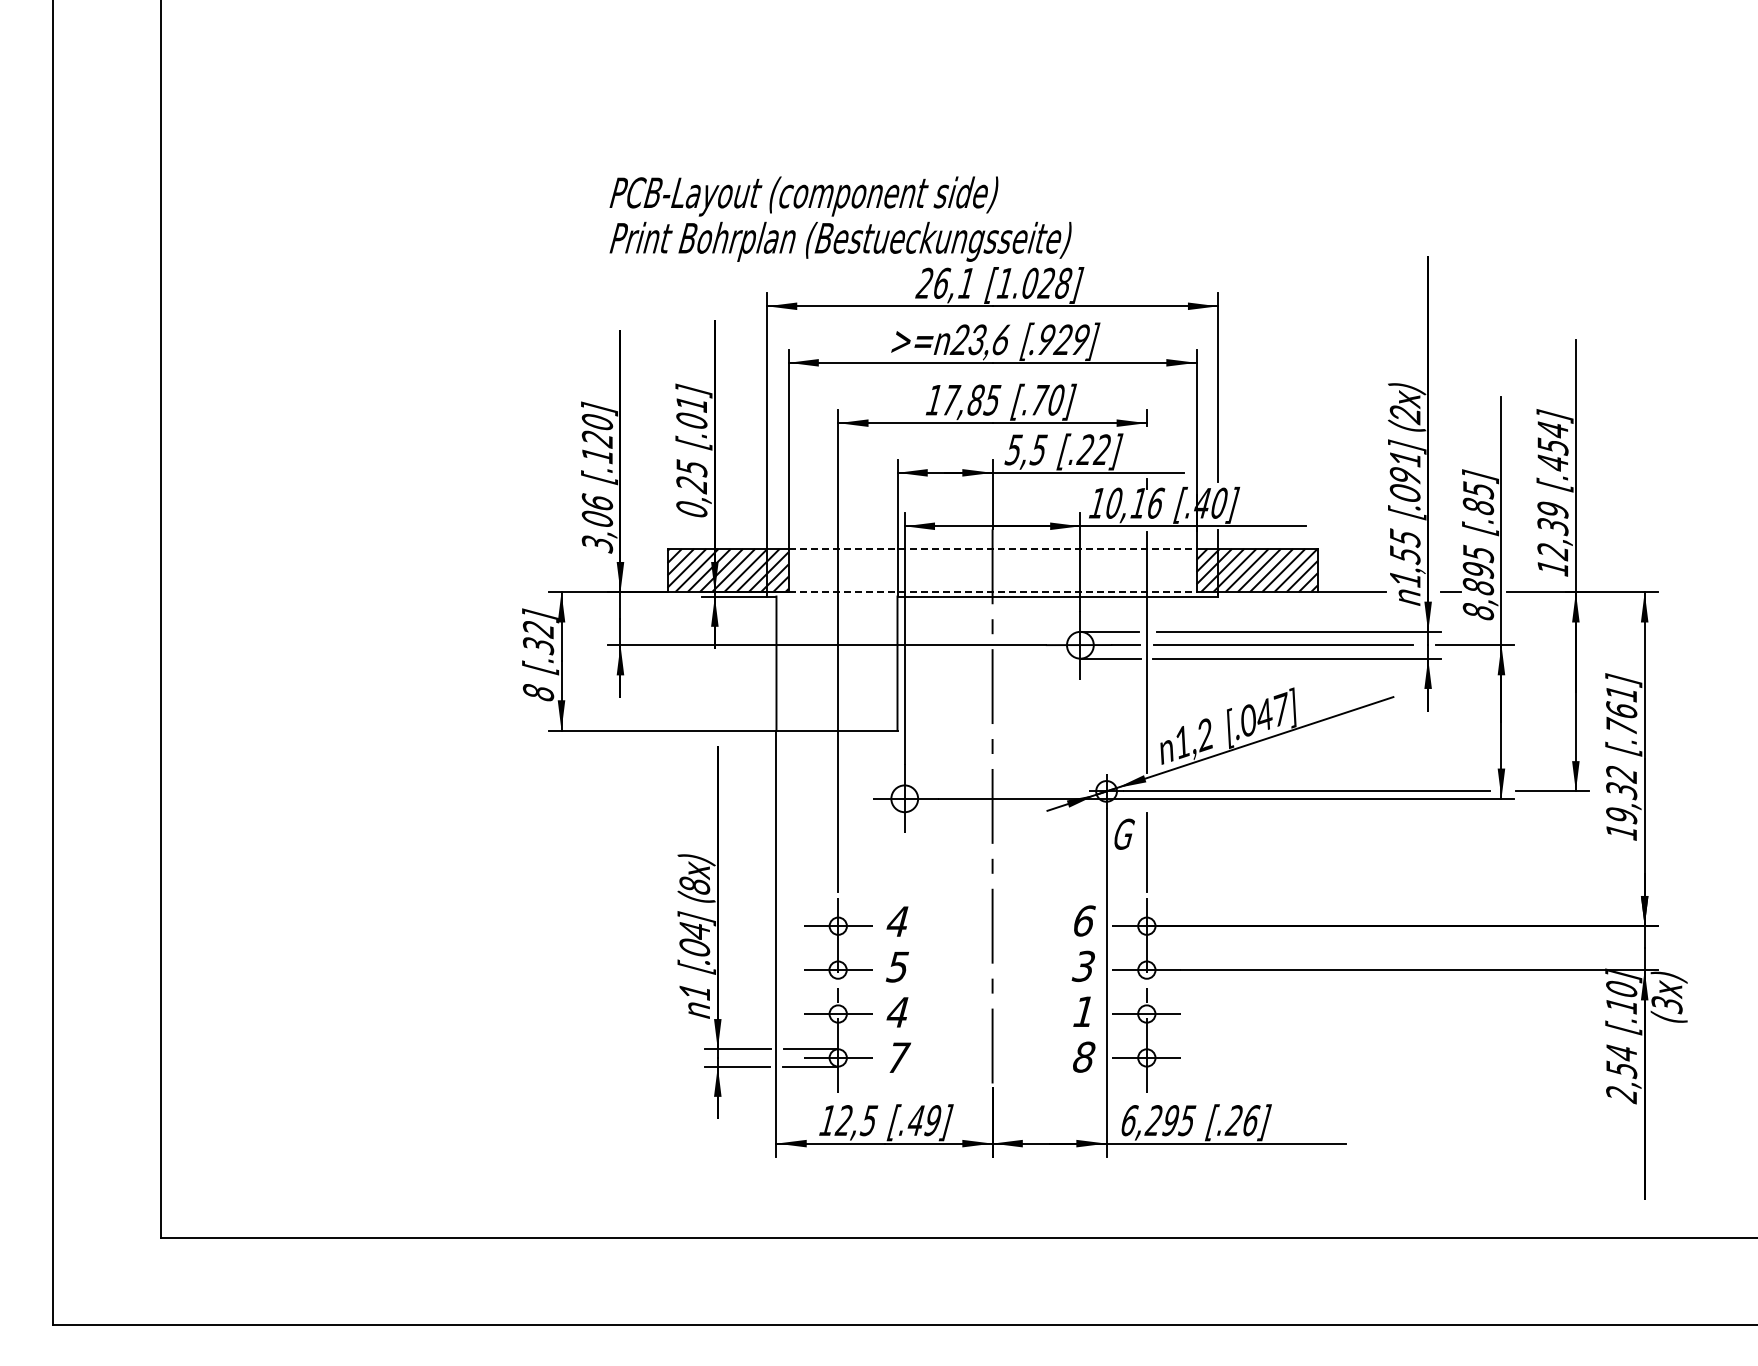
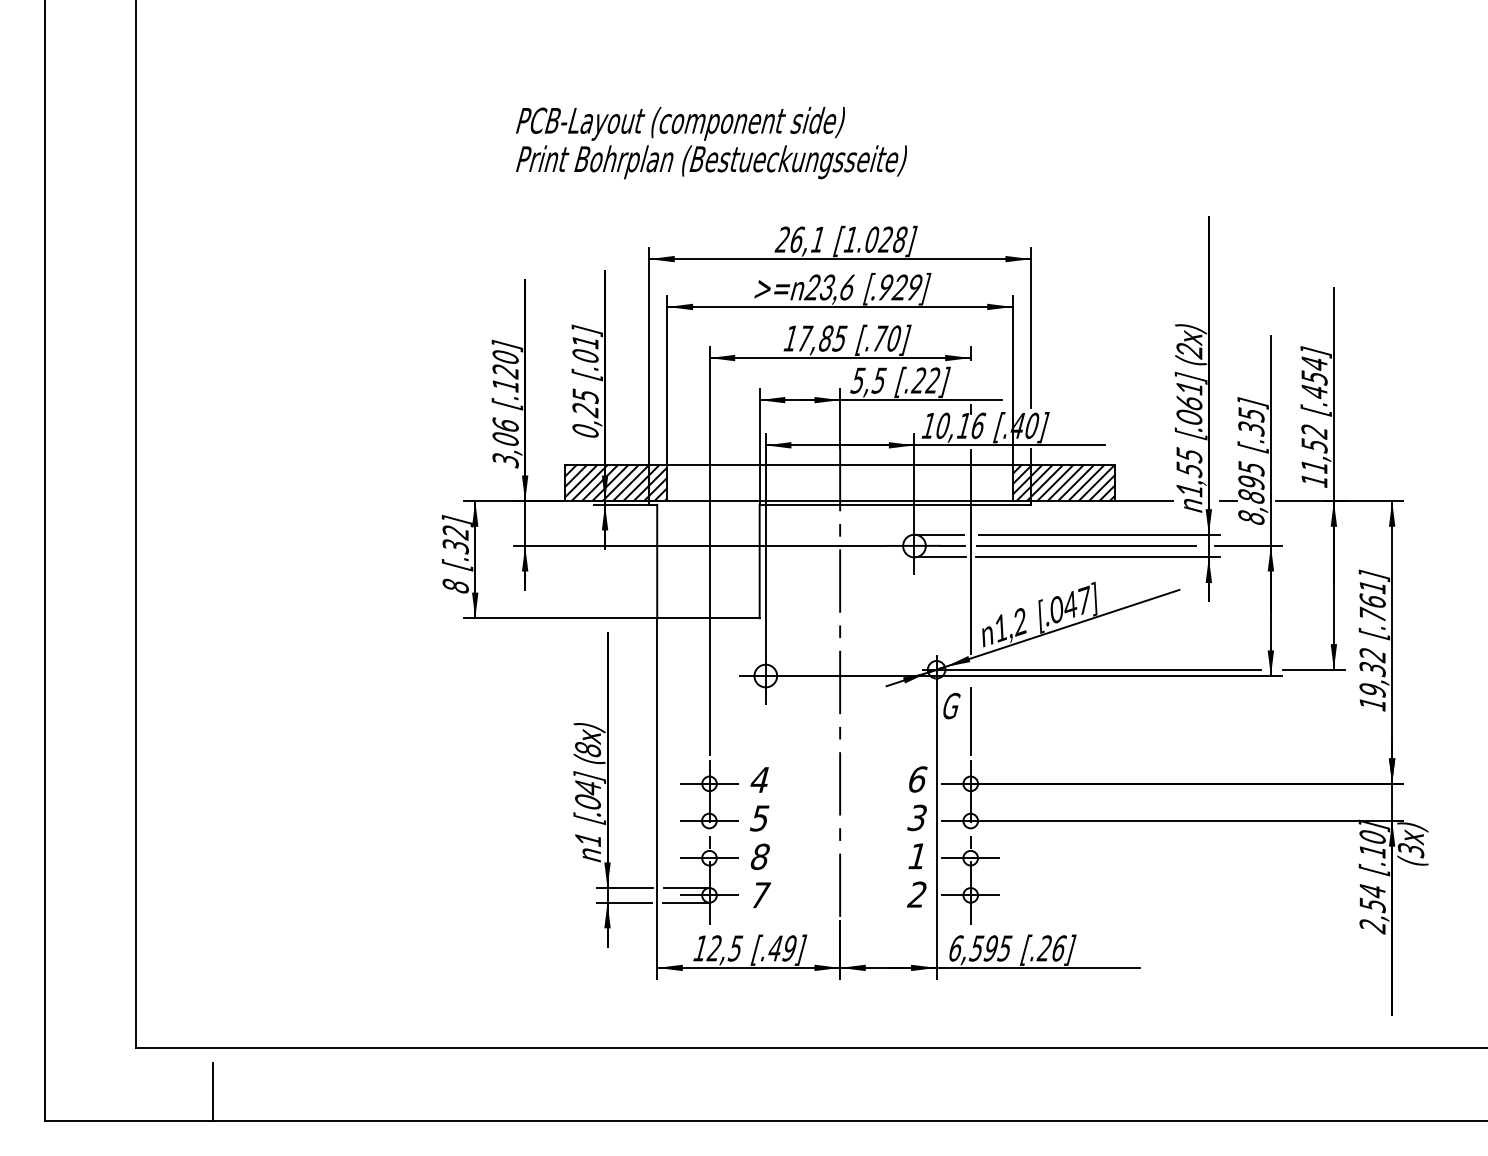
text: (840, 218) -> (711, 142), moved
text: (1404, 475) -> (1188, 402), [.091] -> [.061]
text: (1478, 506) -> (1251, 428), [.85] -> [.35]
text: (1552, 531) -> (1314, 449), 12,39 -> 11,52
line: (992, 548) -> (840, 464), dashed -> solid
line: (992, 592) -> (840, 501), dashed -> solid
text: (897, 1012) -> (759, 856), 4 -> 8
text: (1083, 1056) -> (917, 894), 8 -> 2
text: (1153, 1120) -> (976, 948), 6,295 -> 6,595
line: (251, 1289) -> (212, 1091), added

